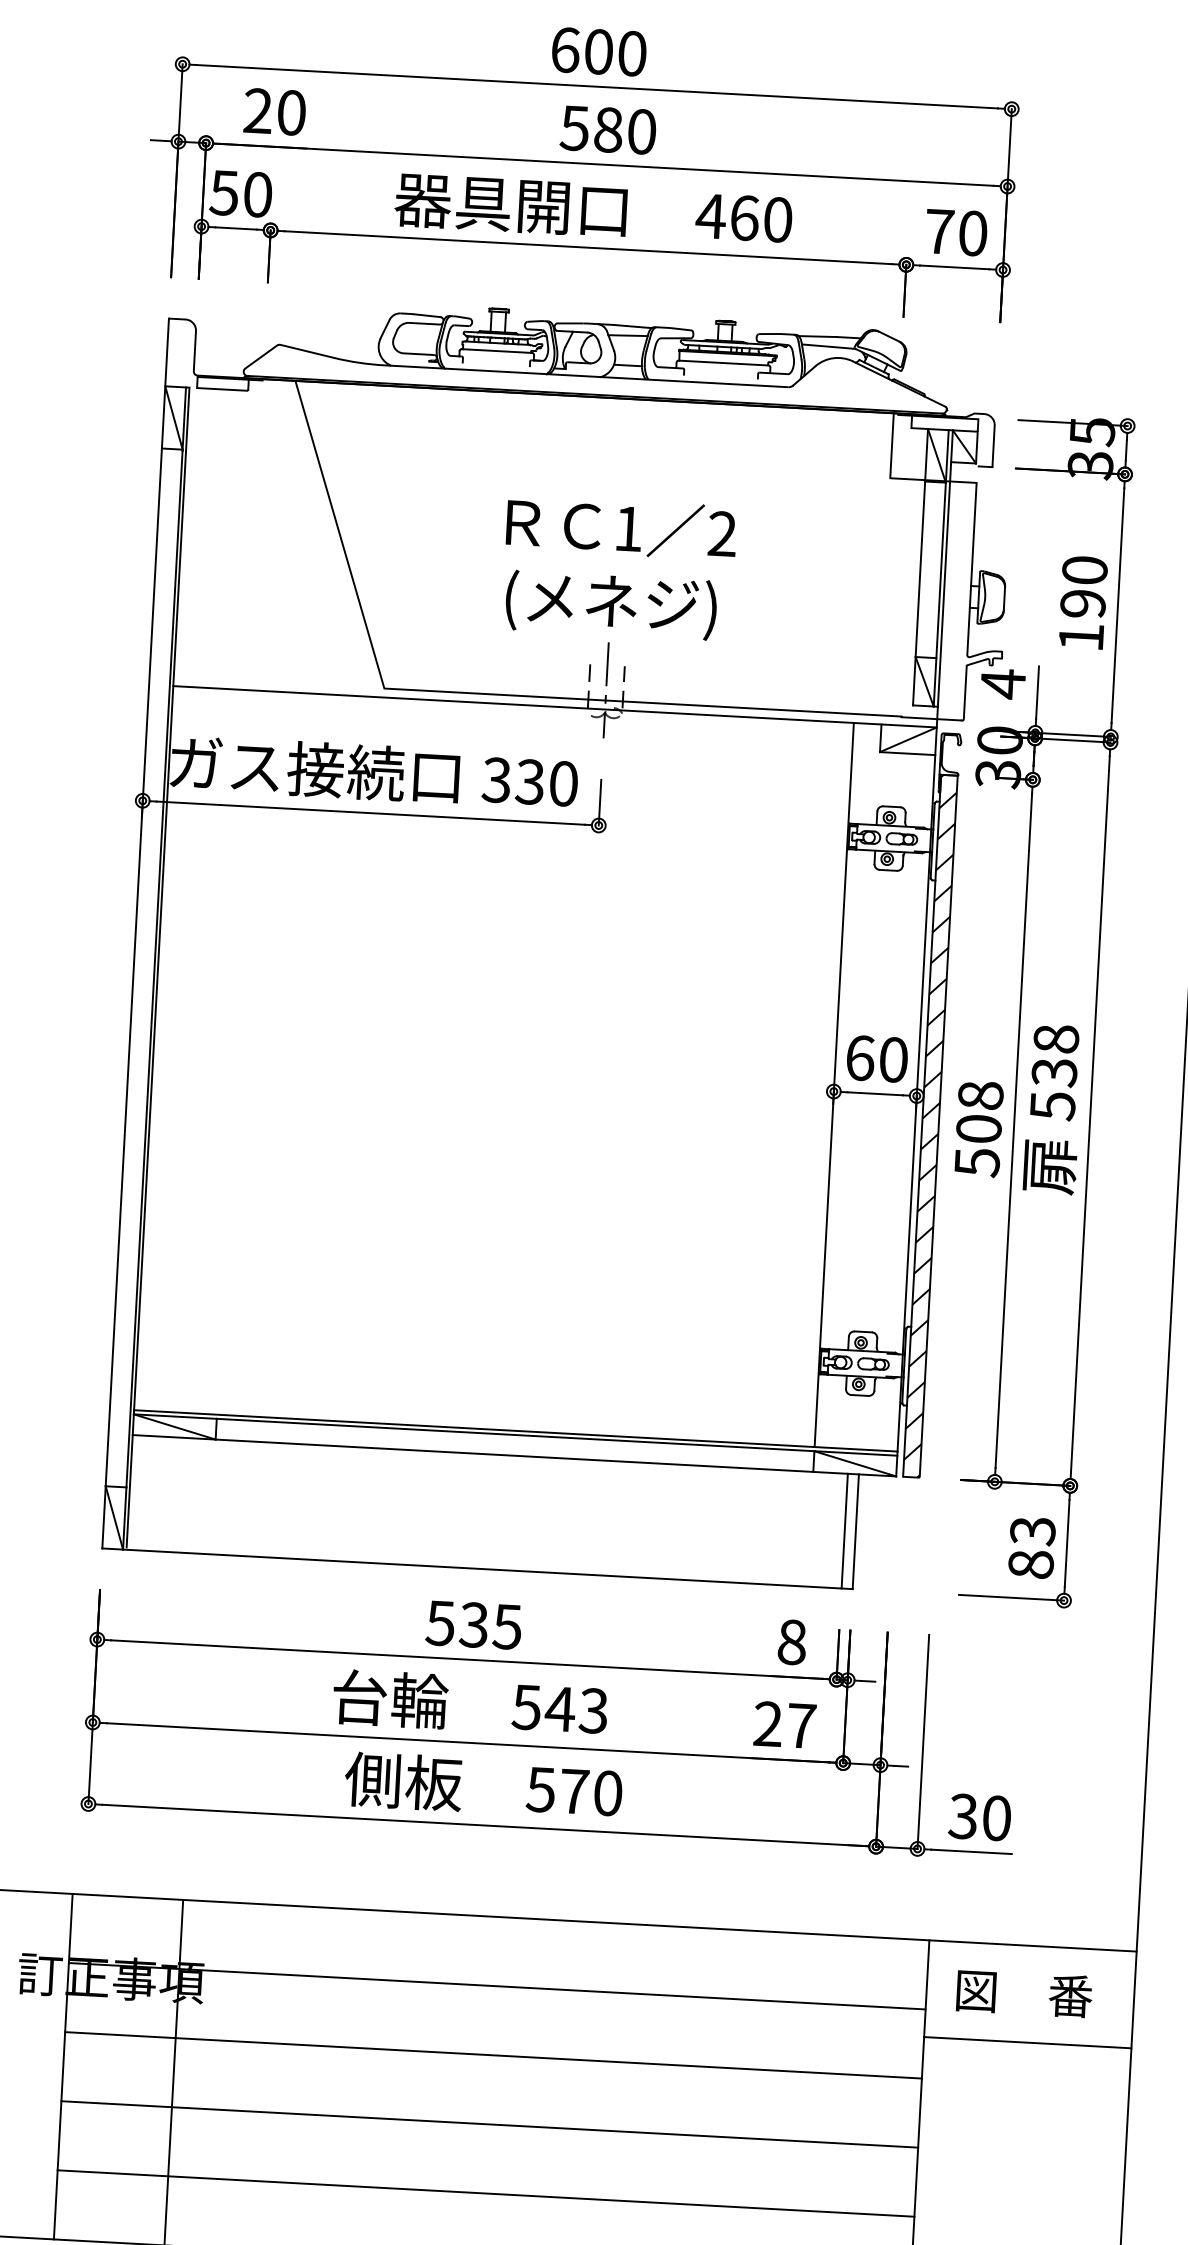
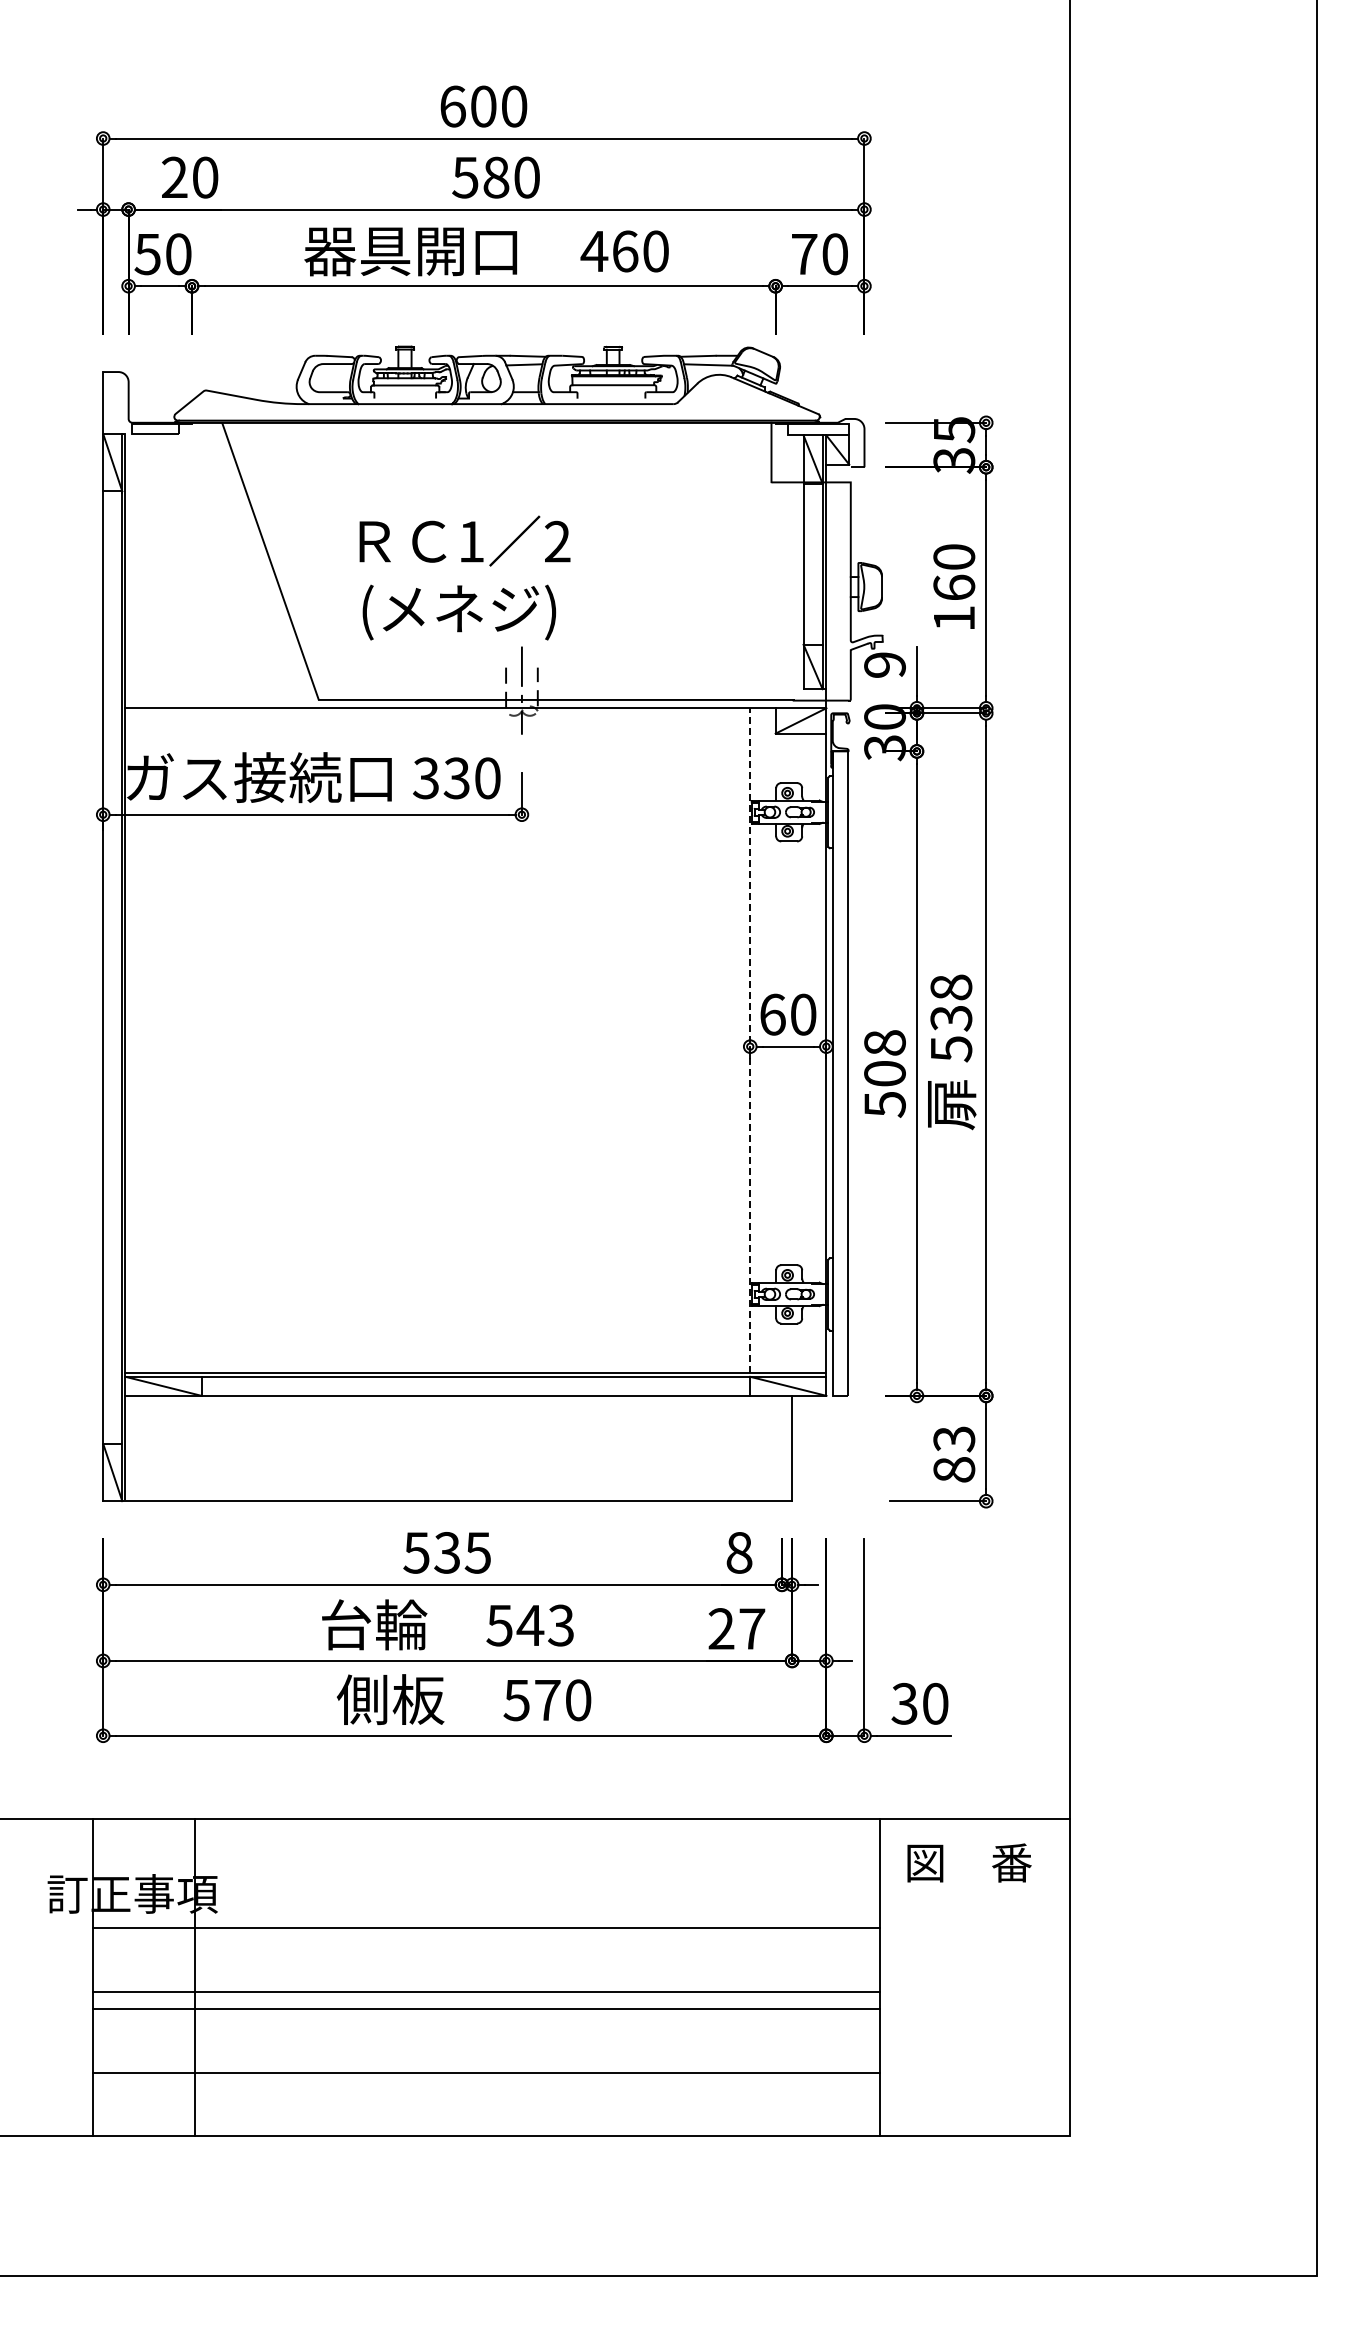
text: (618, 567) -> (464, 577), moved
text: (1083, 603) -> (954, 587), 190 -> 160
text: (1002, 684) -> (884, 665), 4 -> 9
line: (834, 1084) -> (750, 1040), solid -> dashed
hatch: (929, 1126) -> (839, 1073), removed
line: (845, 1531) -> (782, 1448), removed
line: (497, 1986) -> (486, 1928), moved
line: (1027, 2042) -> (974, 1907), removed
line: (493, 2055) -> (486, 1991), moved

